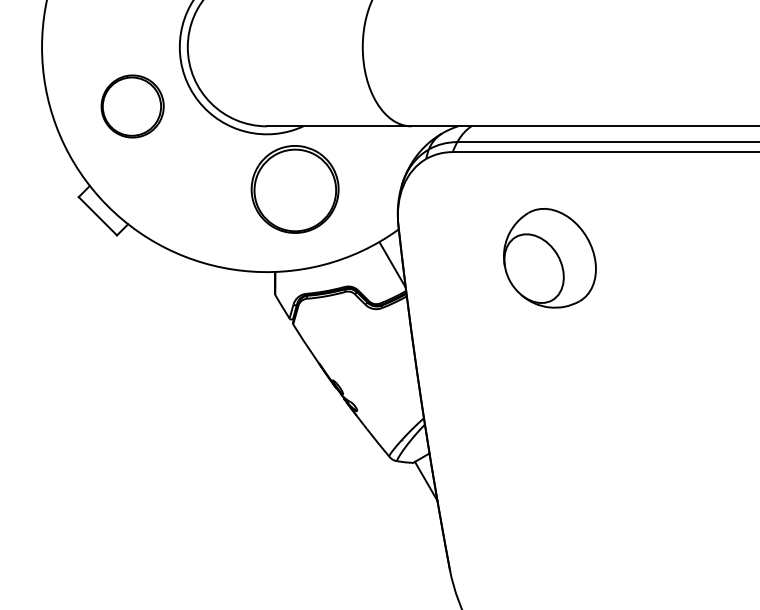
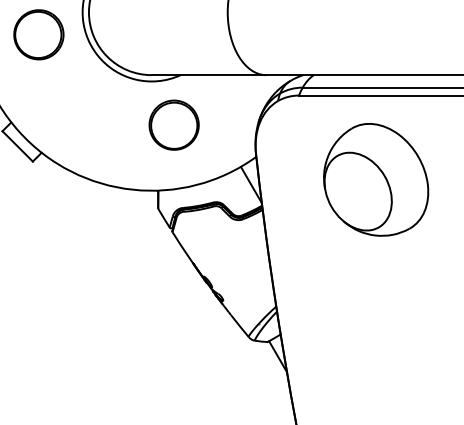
part: (132, 106) -> (38, 34), moved
part: (295, 189) -> (174, 125), size x0.71
part: (549, 257) -> (375, 179), size x1.43

